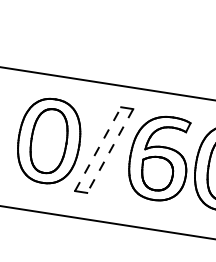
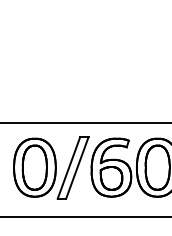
line: (97, 149) -> (68, 168), dashed -> solid
line: (110, 151) -> (77, 168), dashed -> solid

